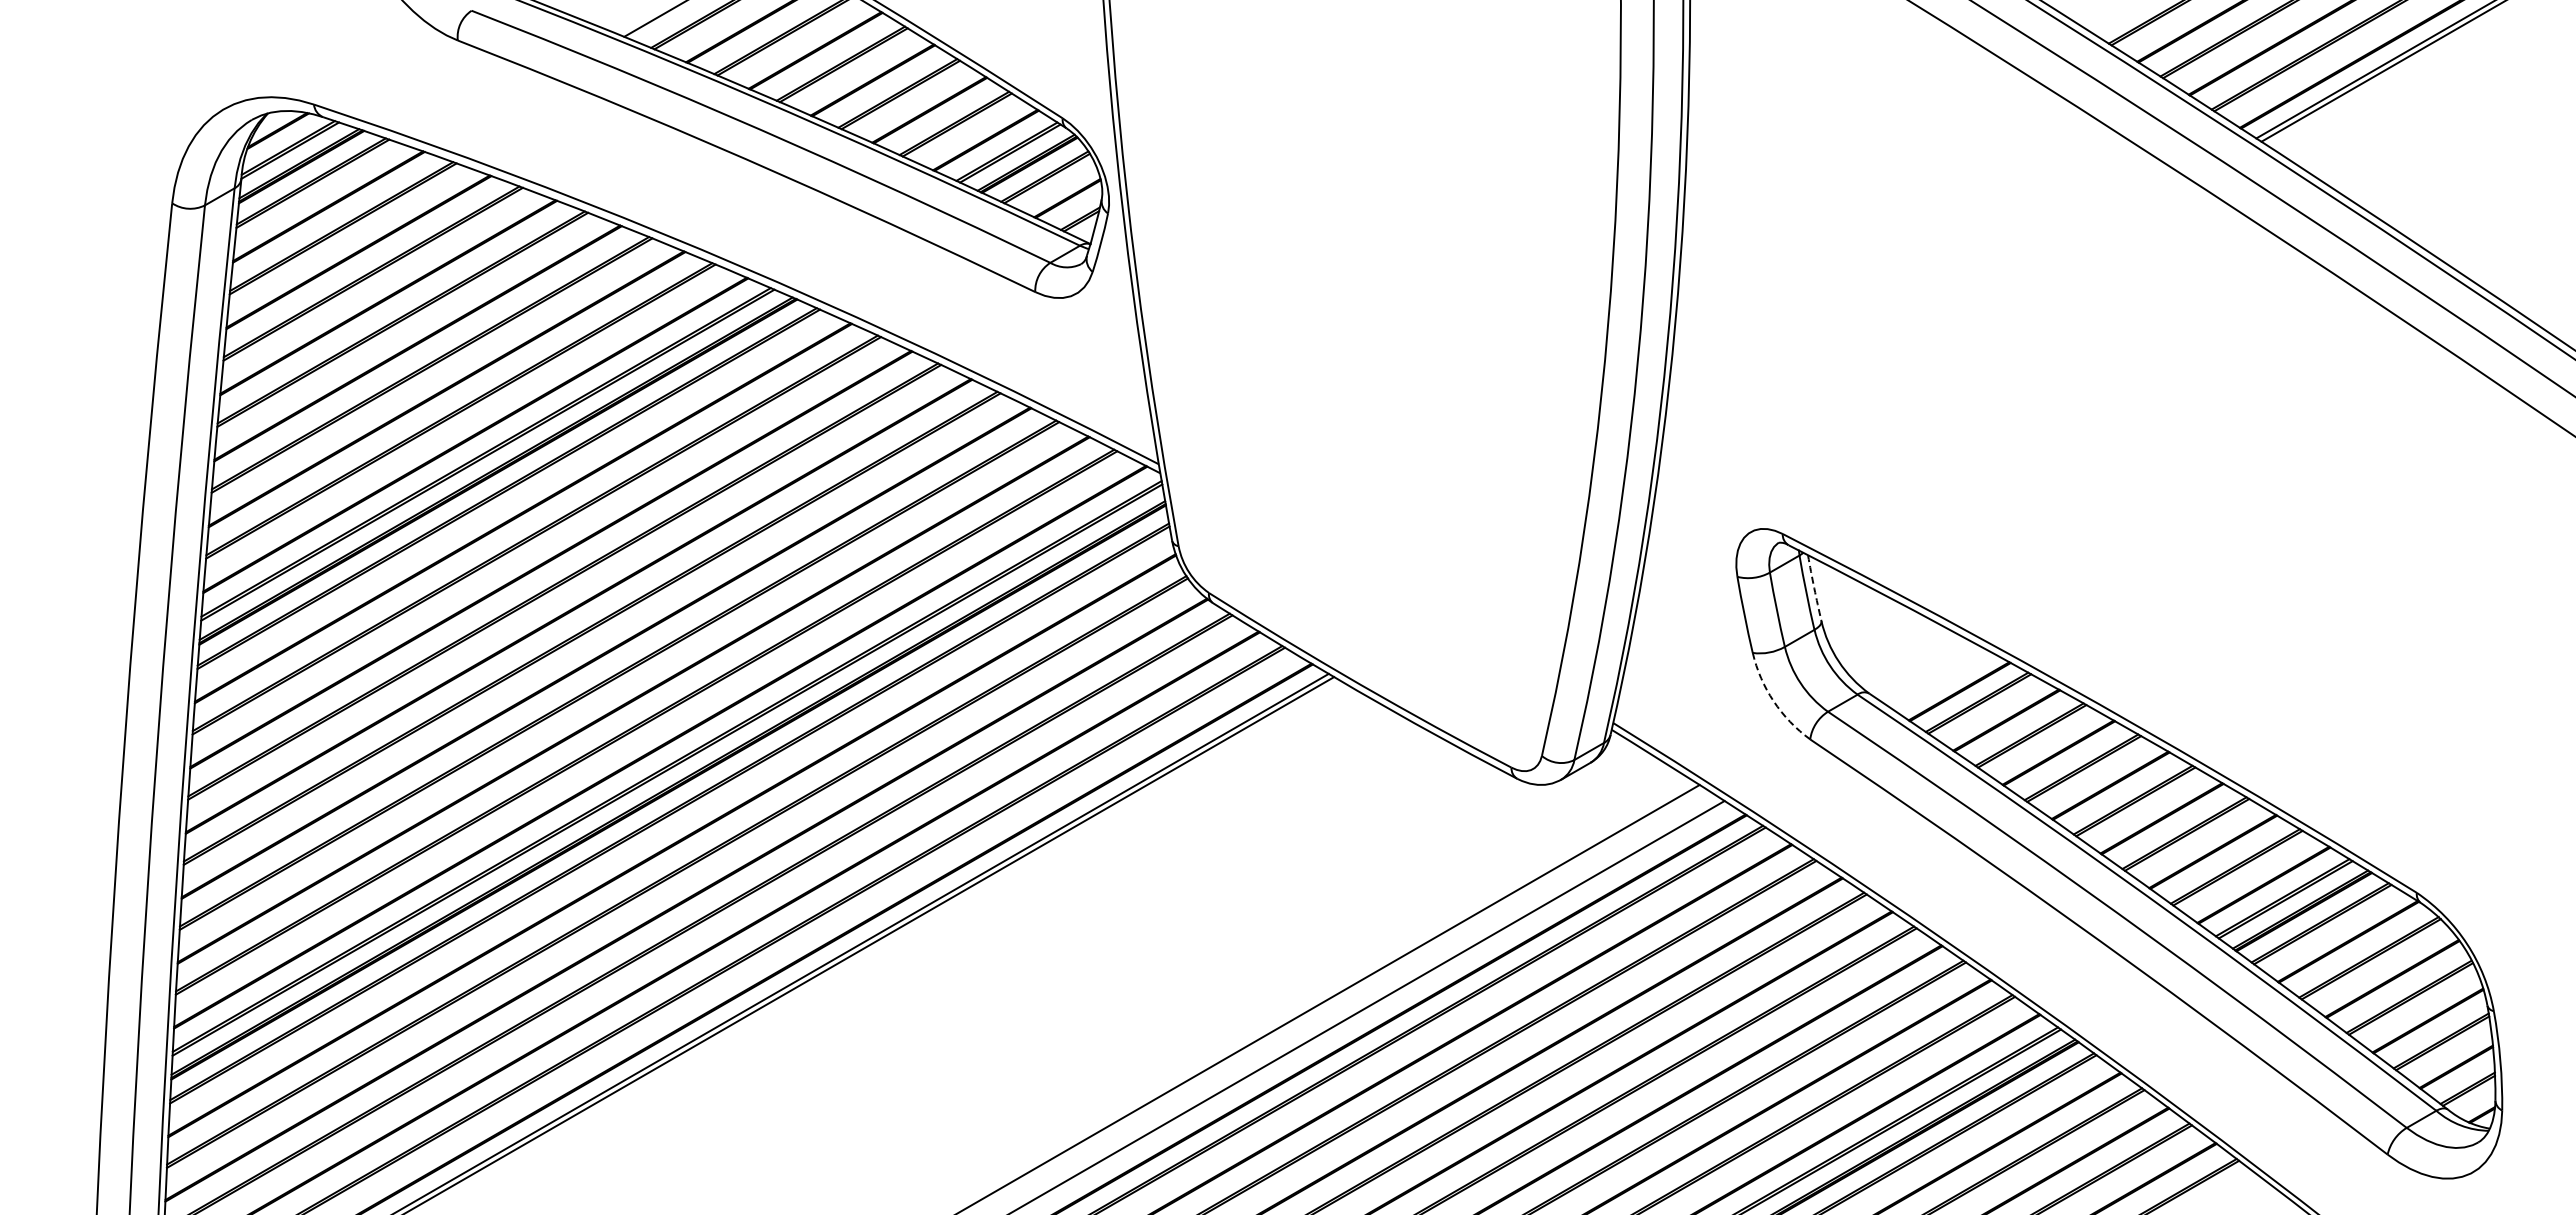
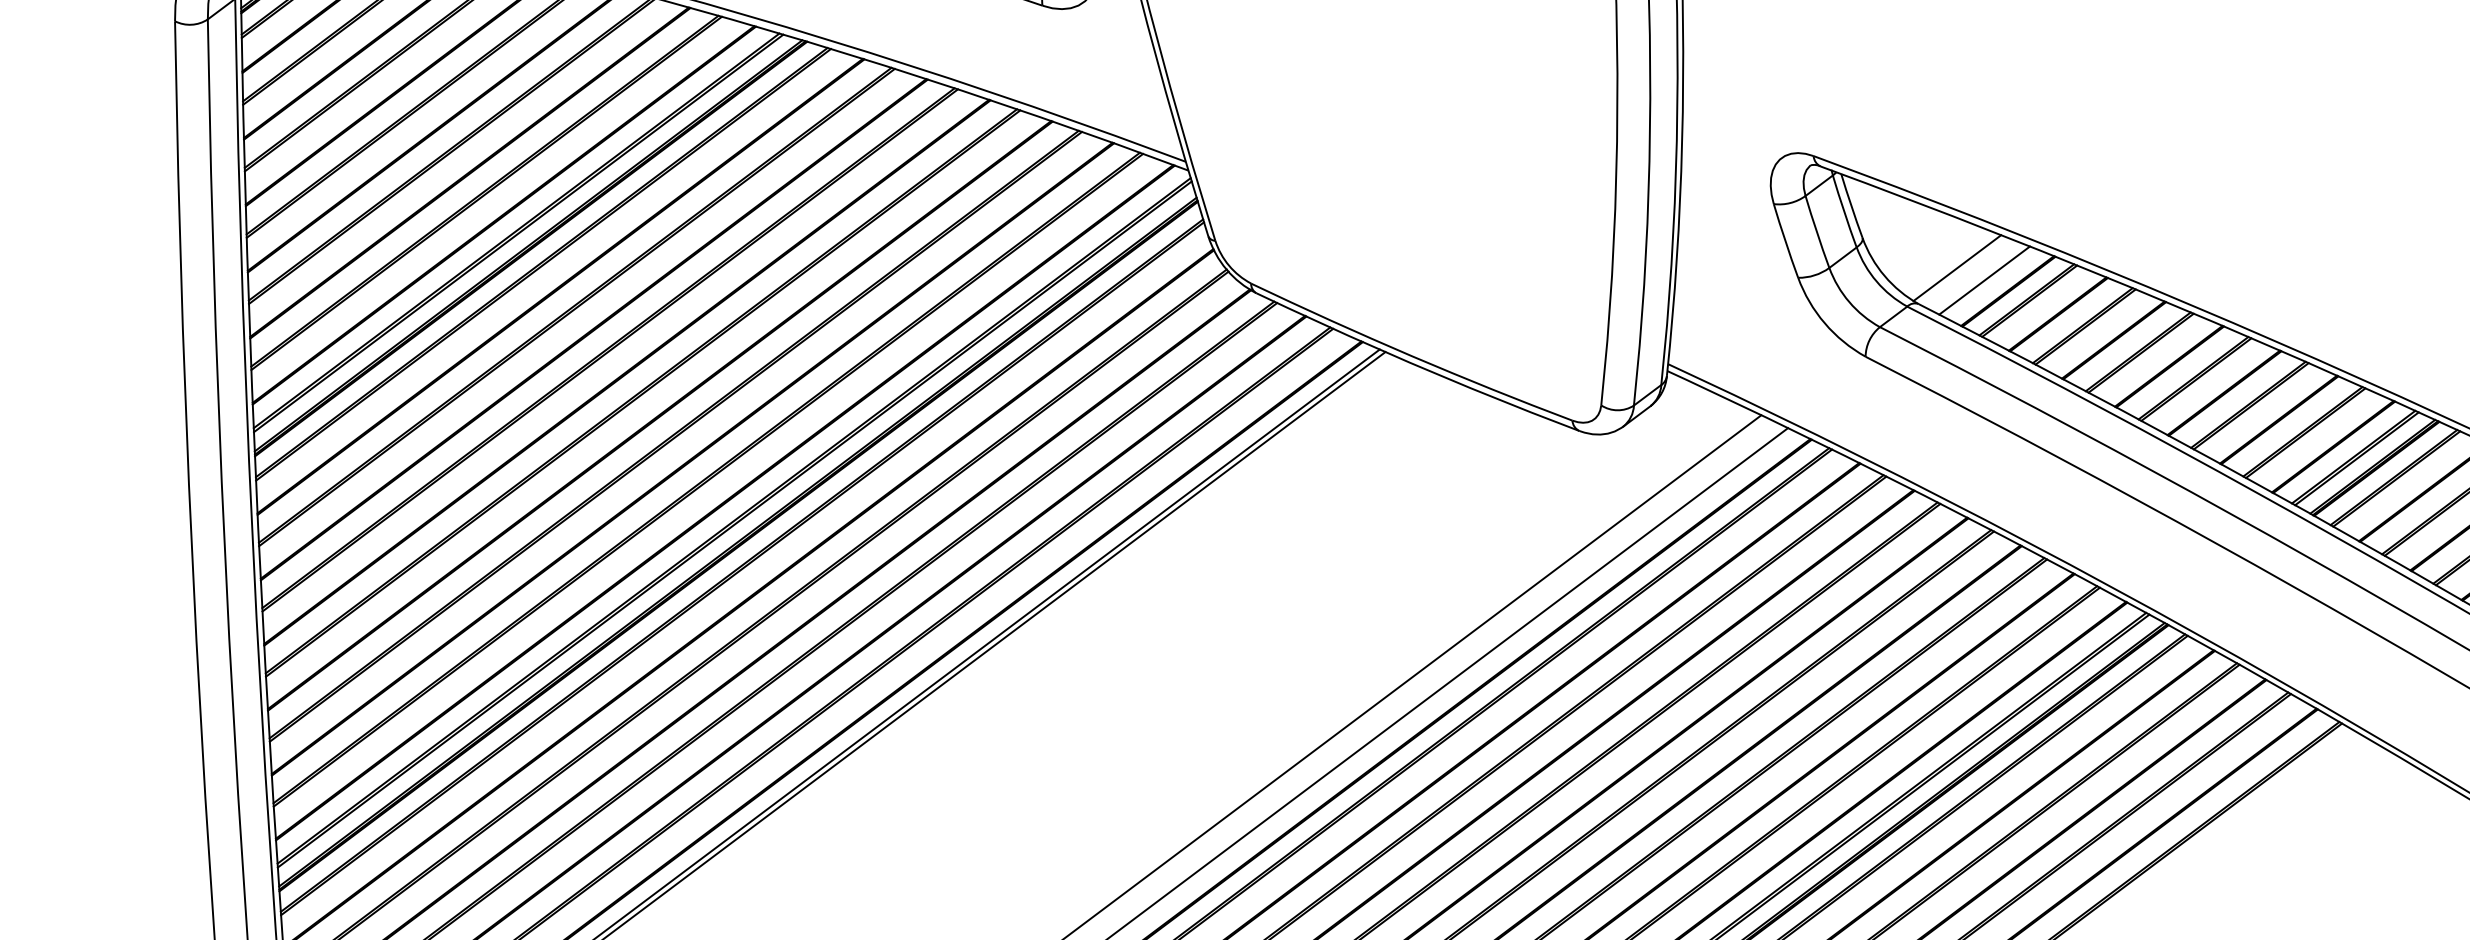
arc: (1814, 588) -> (1851, 206), dashed -> solid
line: (1911, 662) -> (1956, 268), added
line: (1937, 677) -> (1984, 279), added
arc: (1773, 701) -> (1824, 323), dashed -> solid

